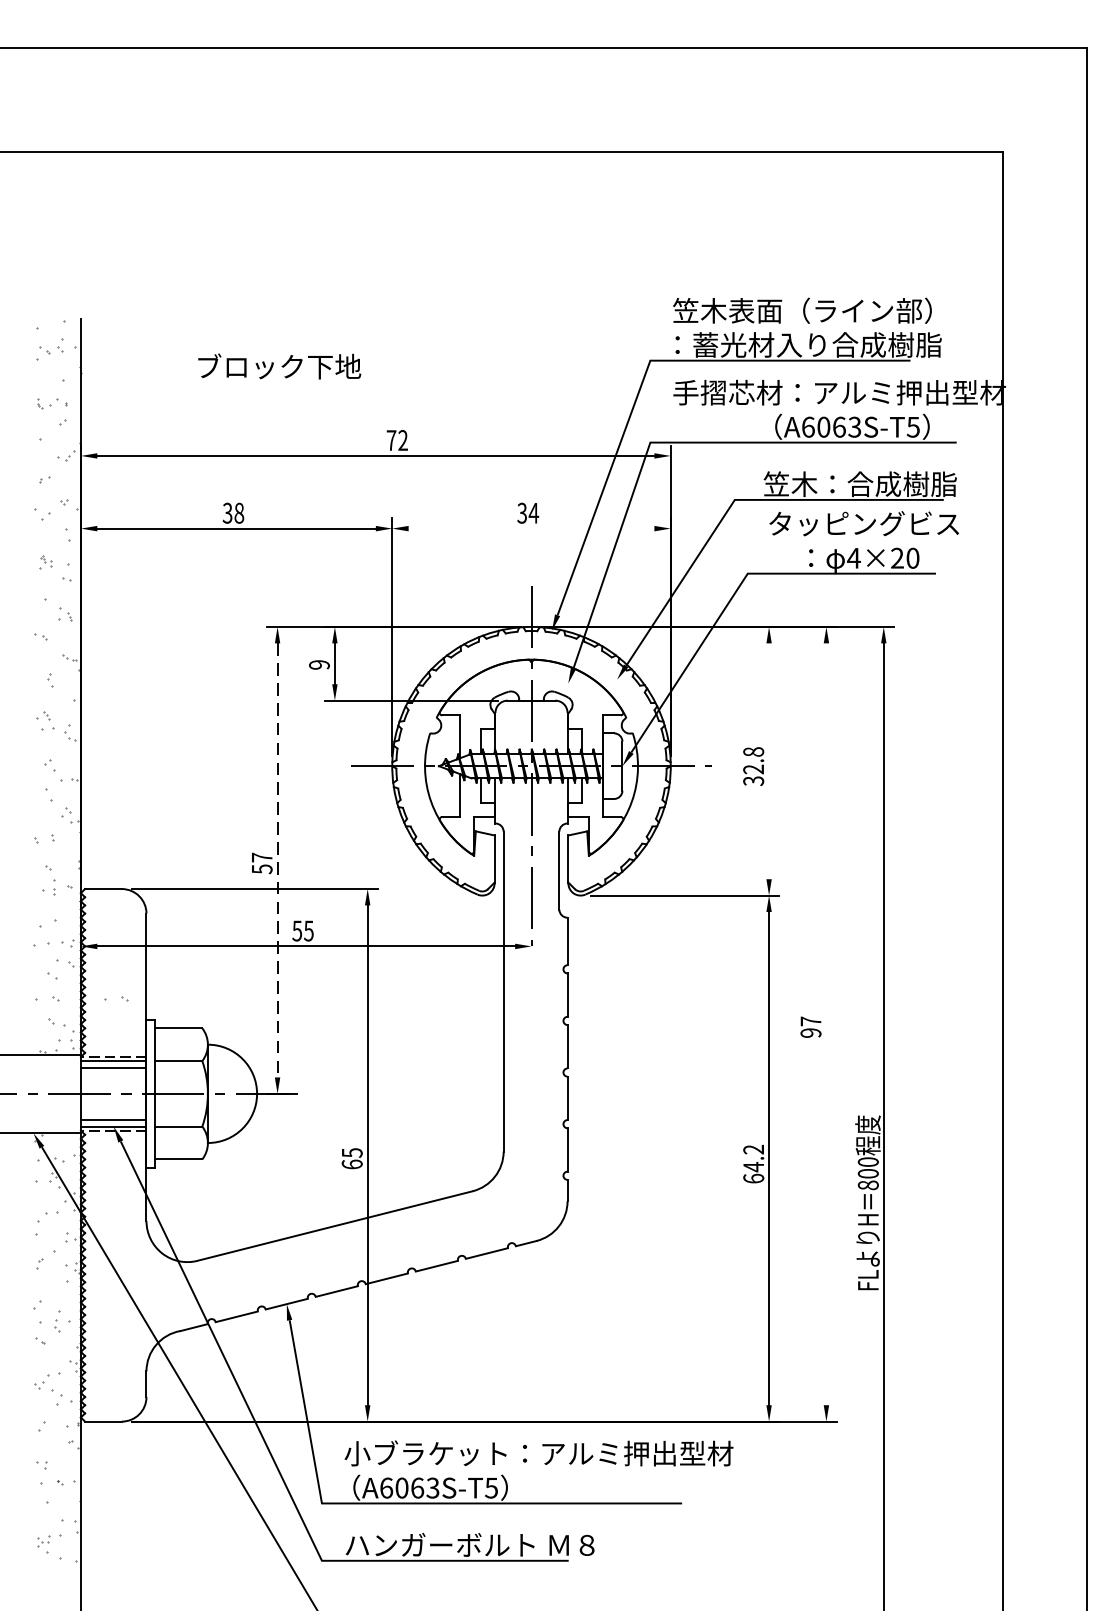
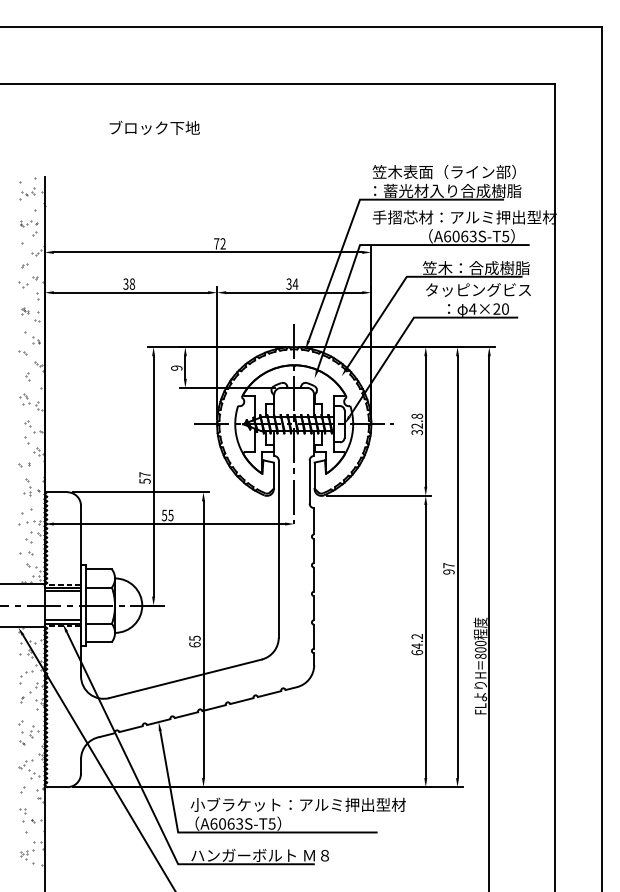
text: (279, 365) -> (154, 127), moved
line: (532, 528) -> (294, 292), added
line: (768, 761) -> (425, 421), added
line: (277, 860) -> (153, 476), dashed -> solid
part: (116, 999) -> (64, 553), removed
line: (826, 1024) -> (457, 567), added

